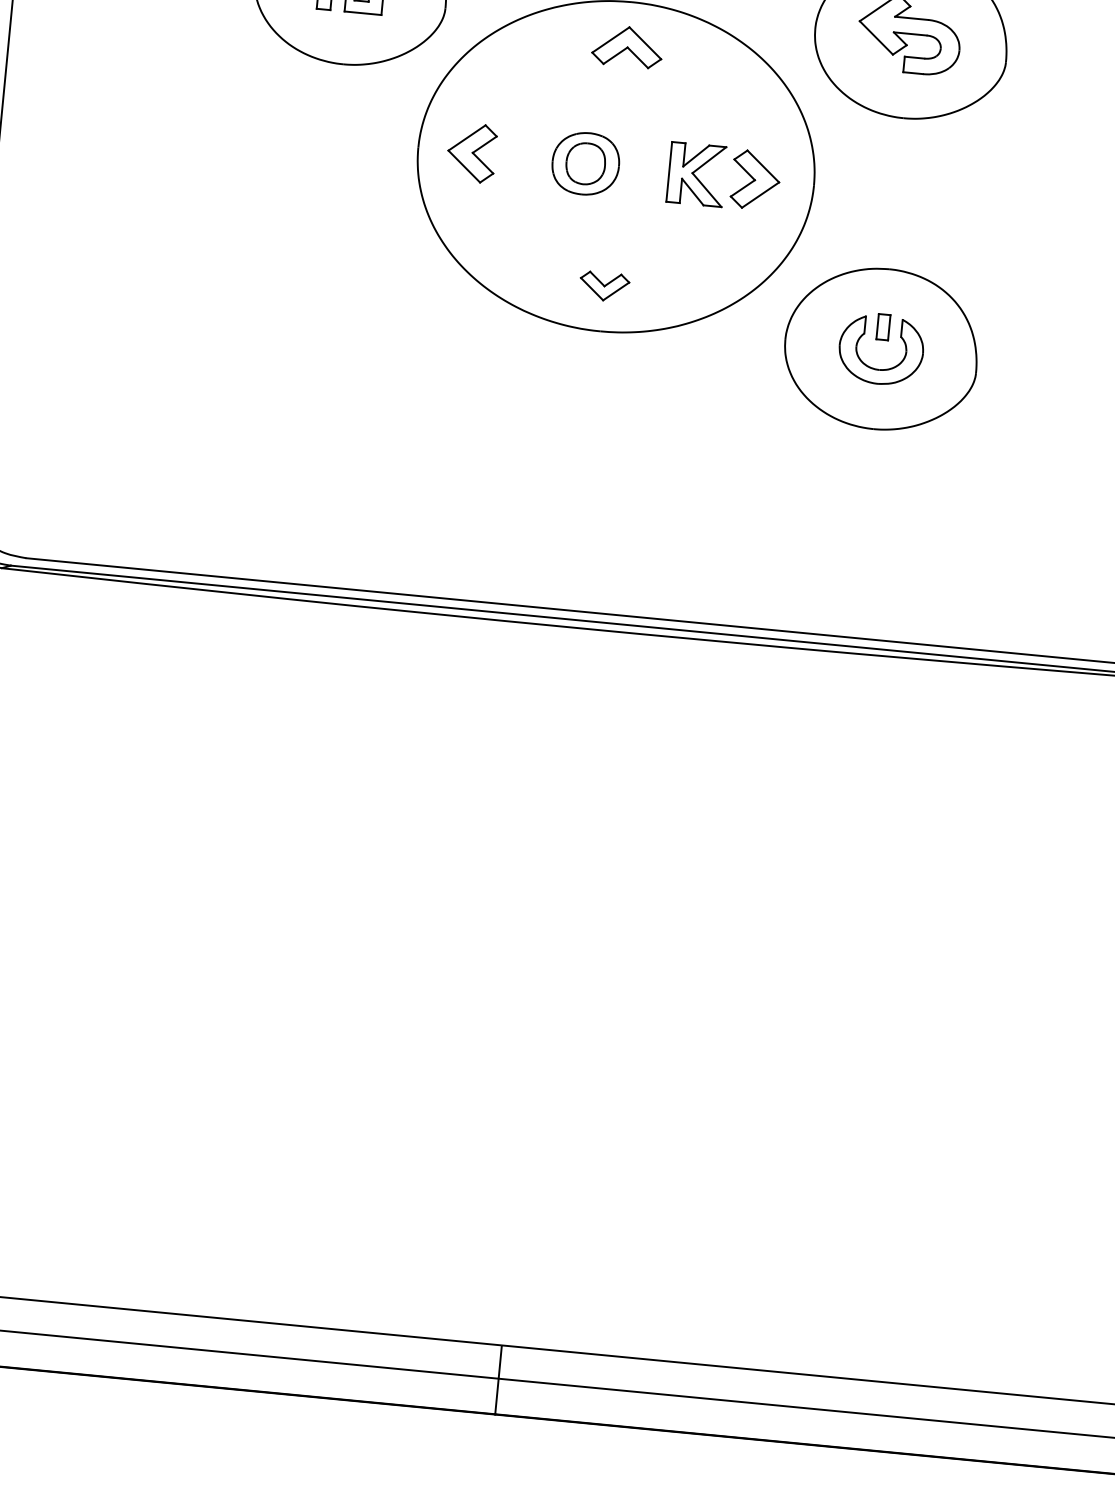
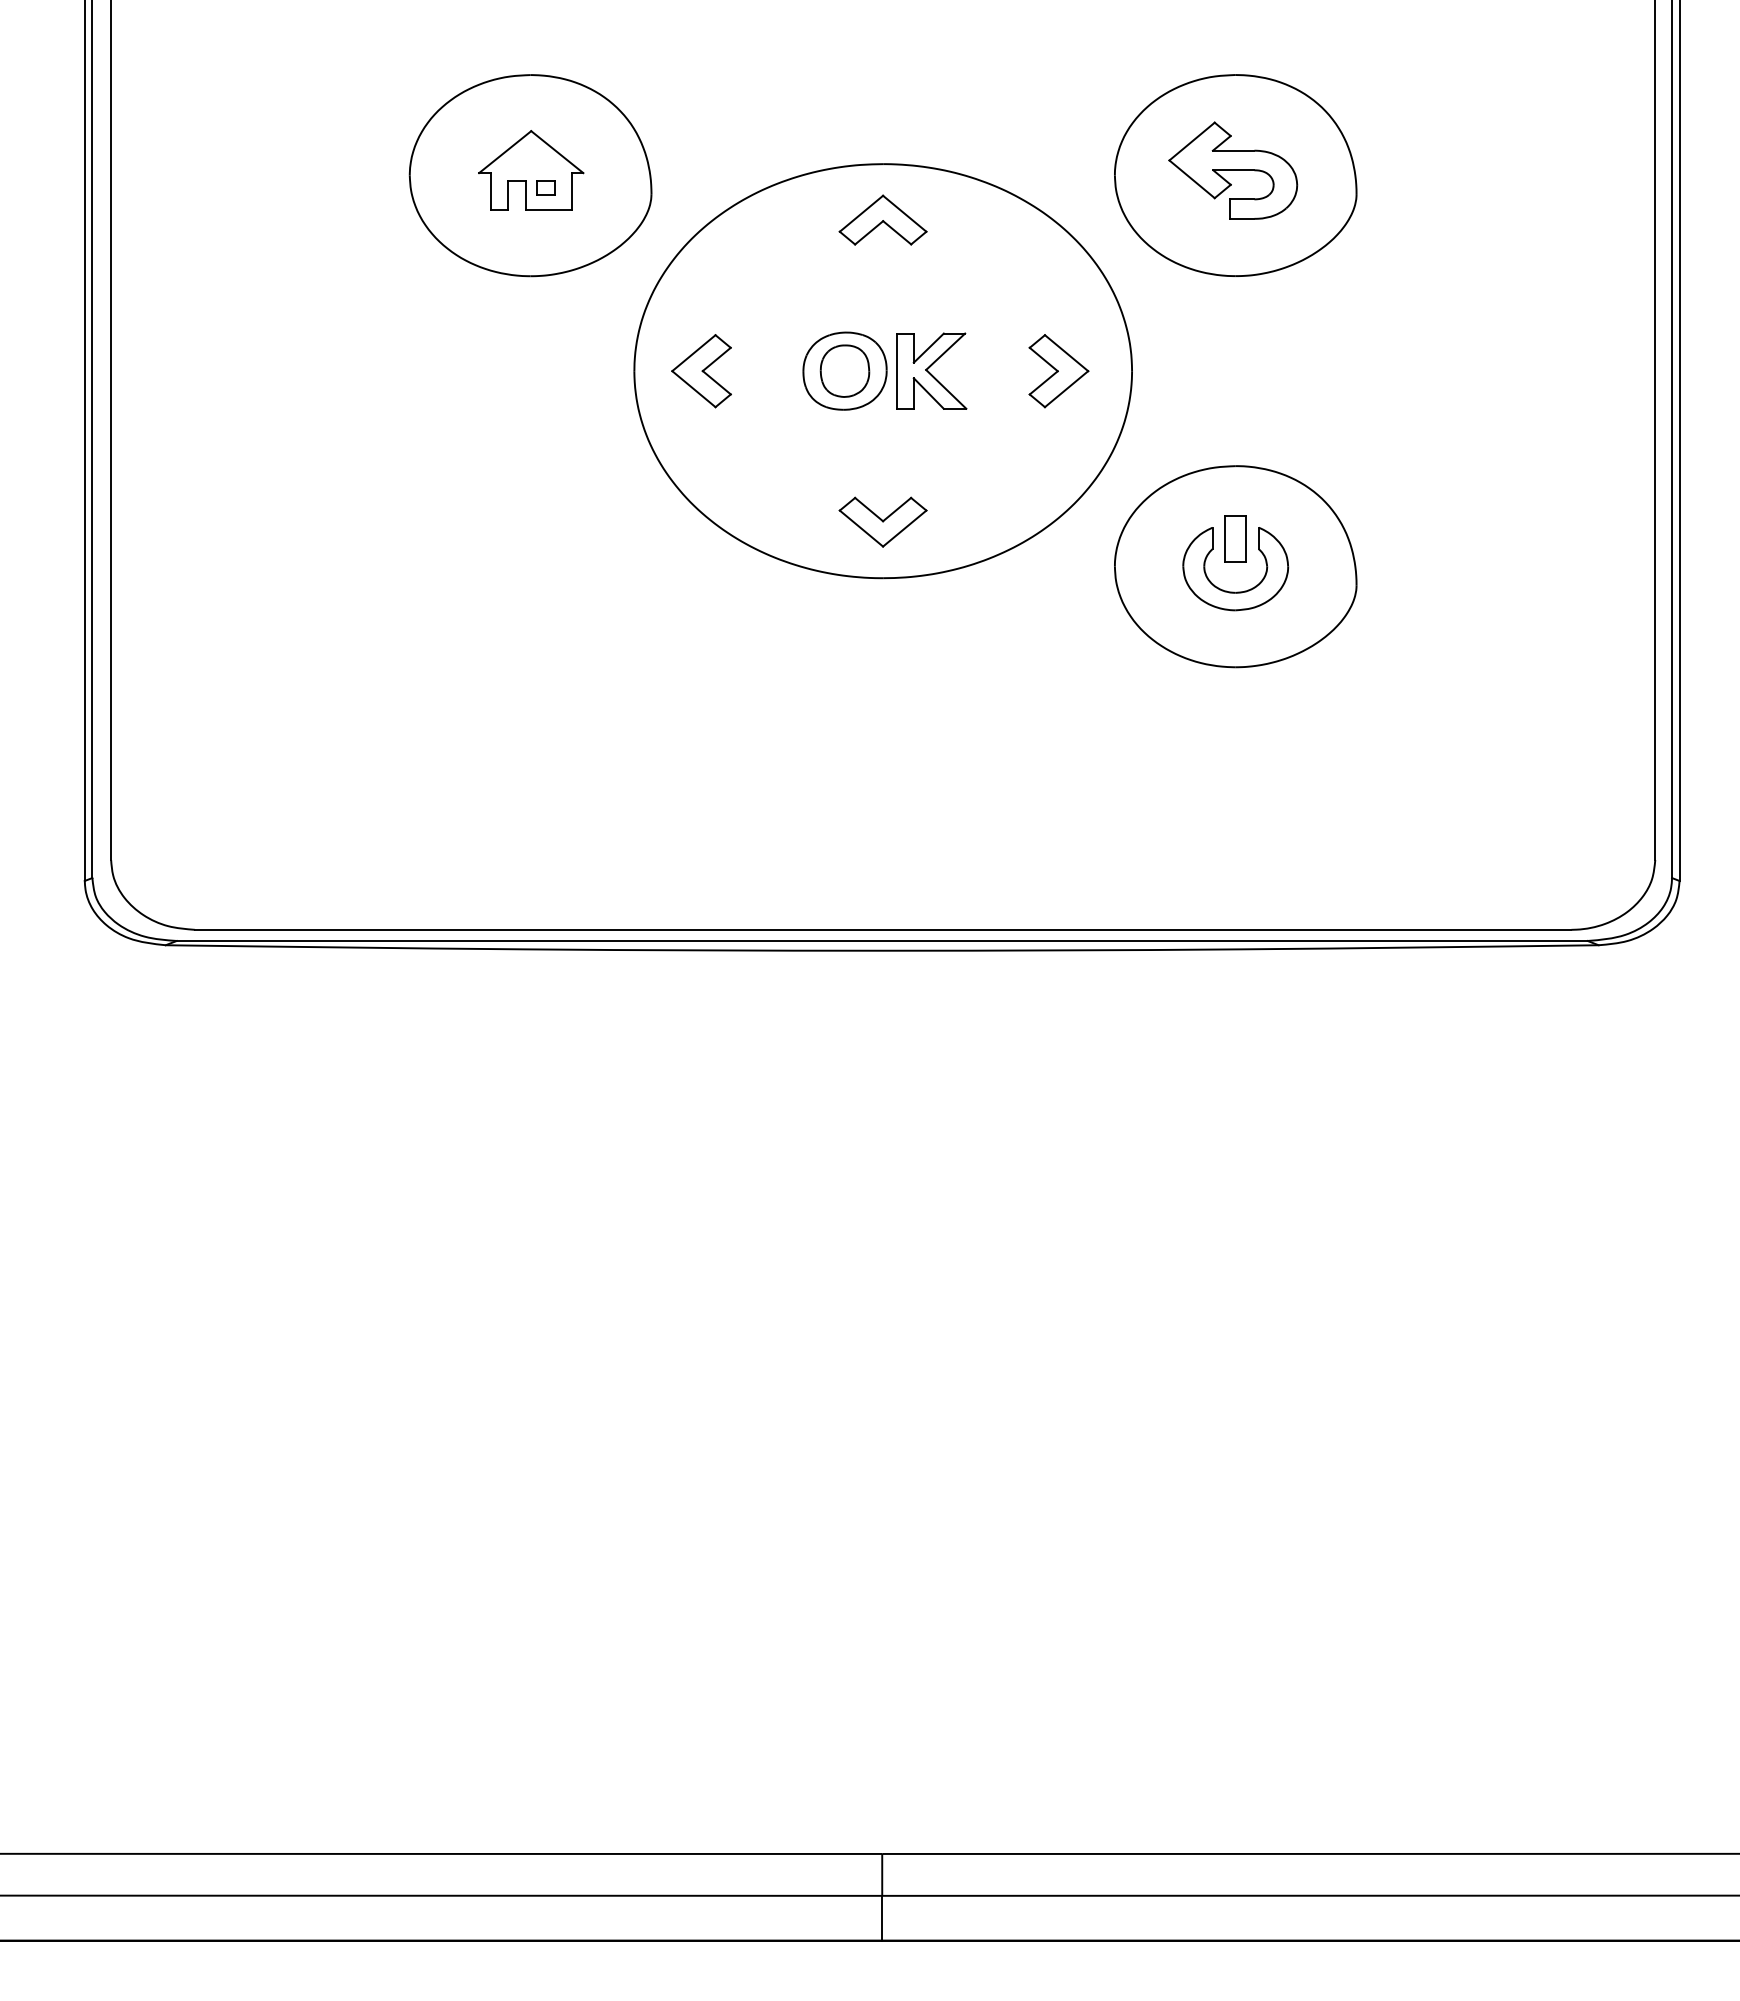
part: (696, 173) -> (931, 370), moved
part: (604, 286) -> (882, 521), size x1.43
part: (883, 326) -> (1235, 538), size x1.43

